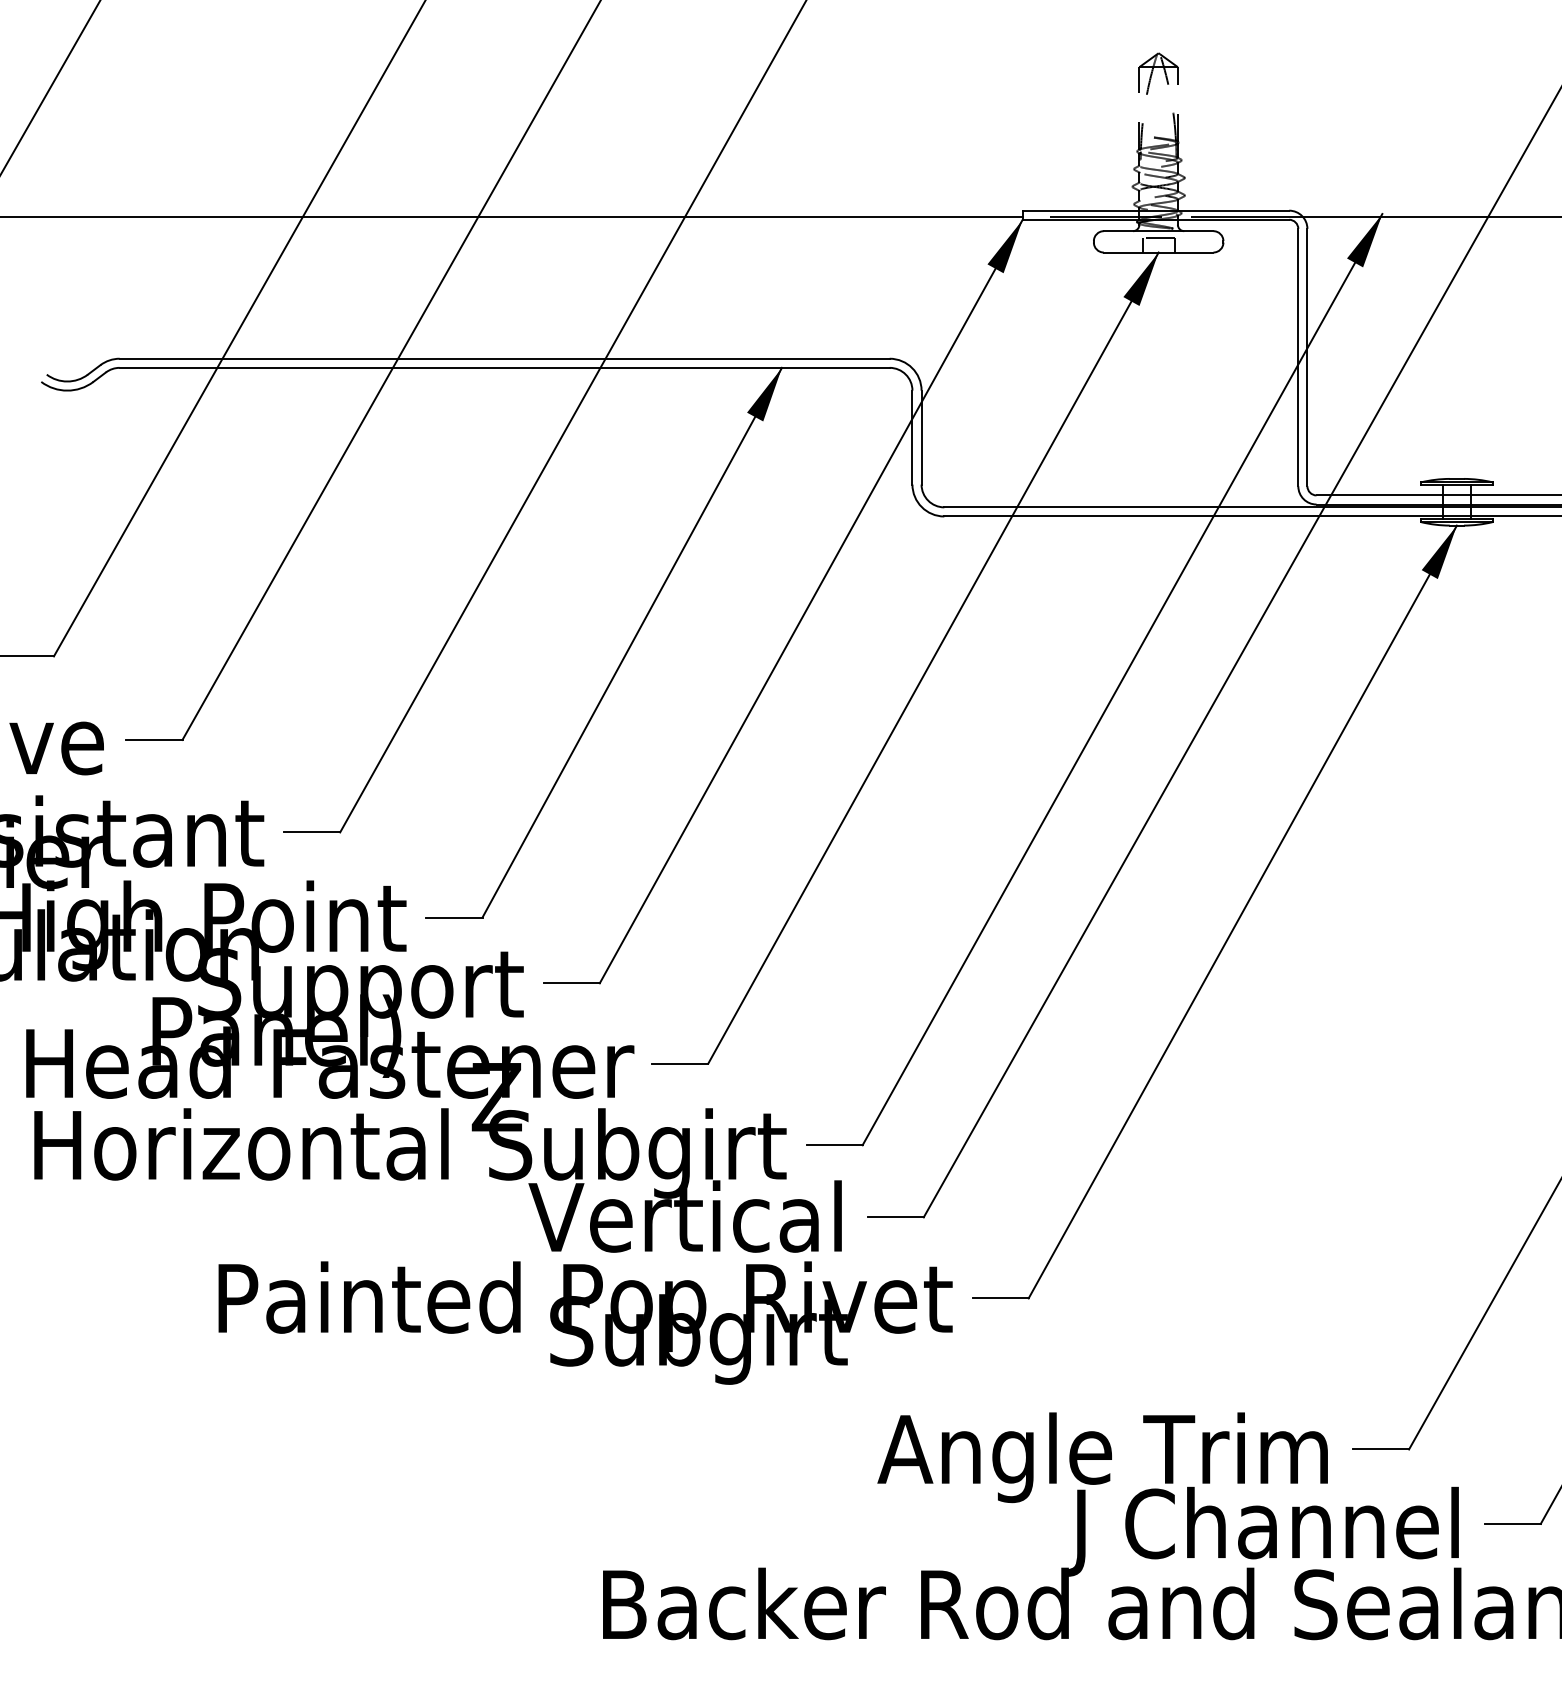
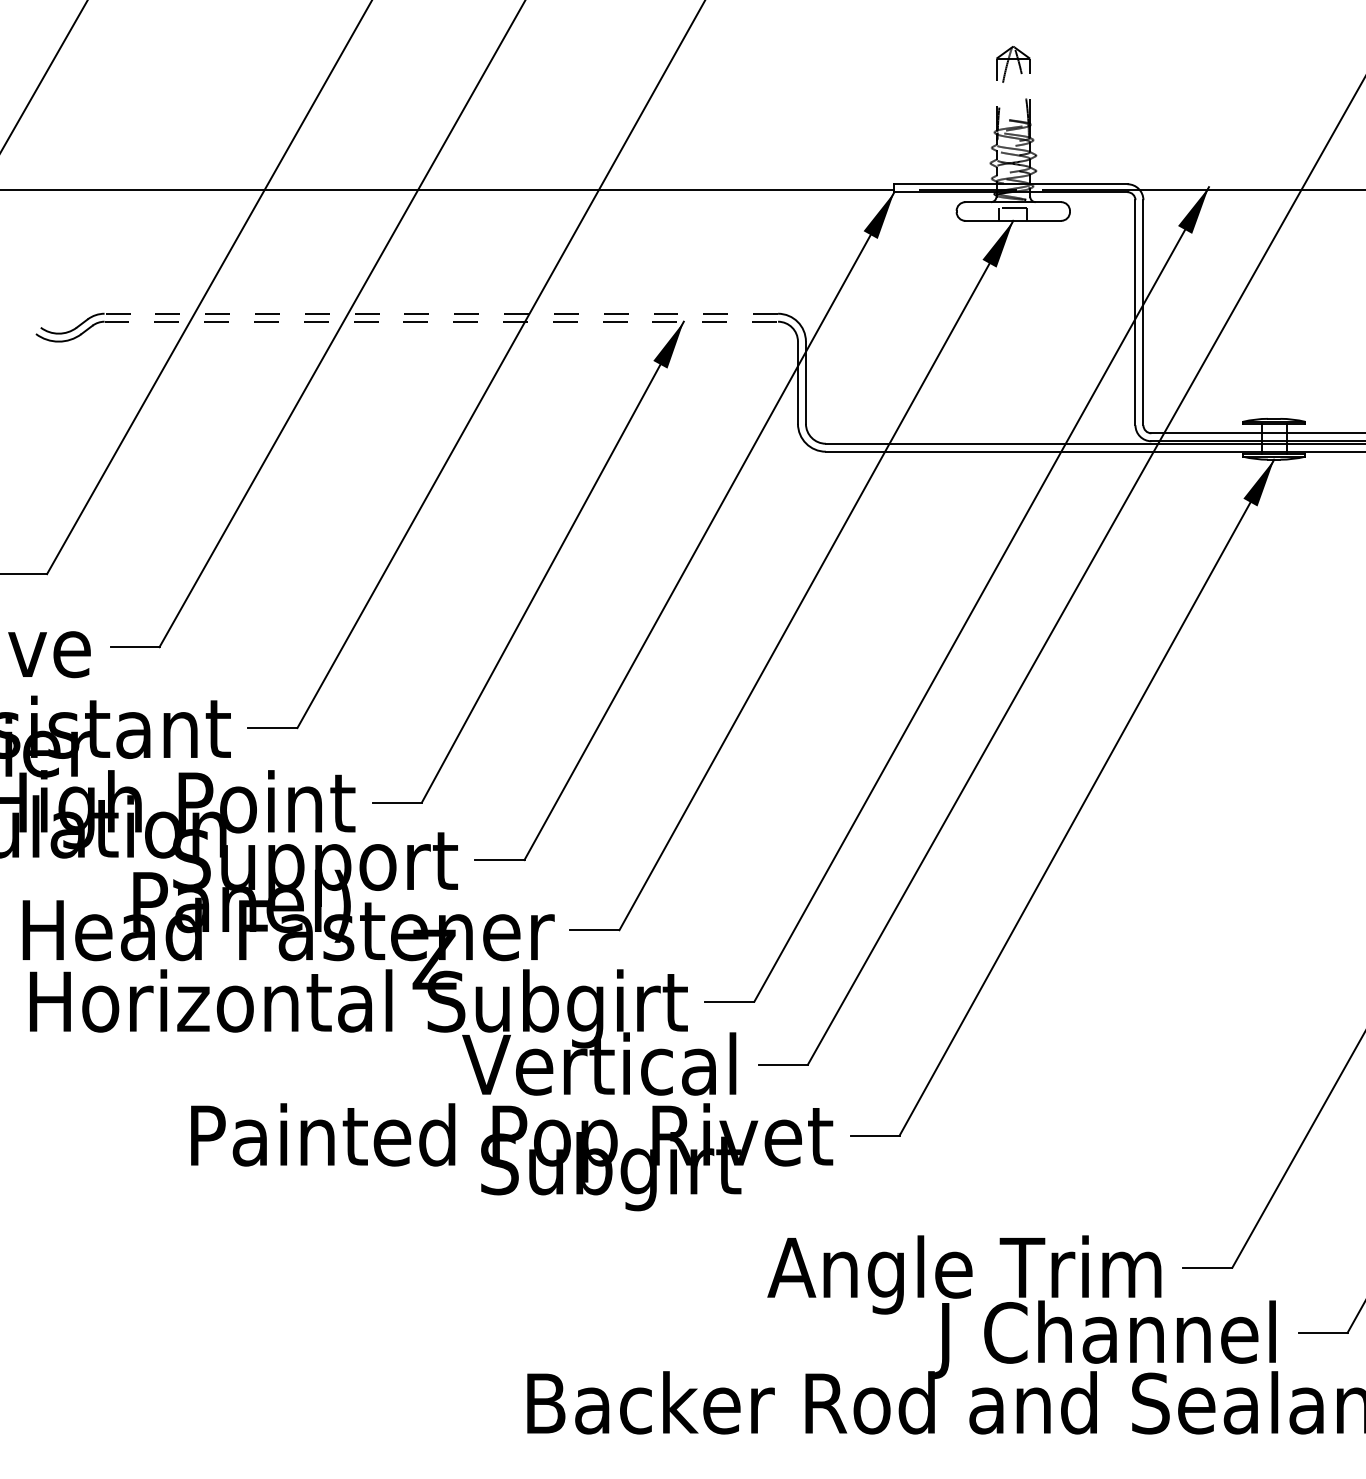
line: (504, 358) -> (441, 313), solid -> dashed
line: (504, 367) -> (441, 321), solid -> dashed

